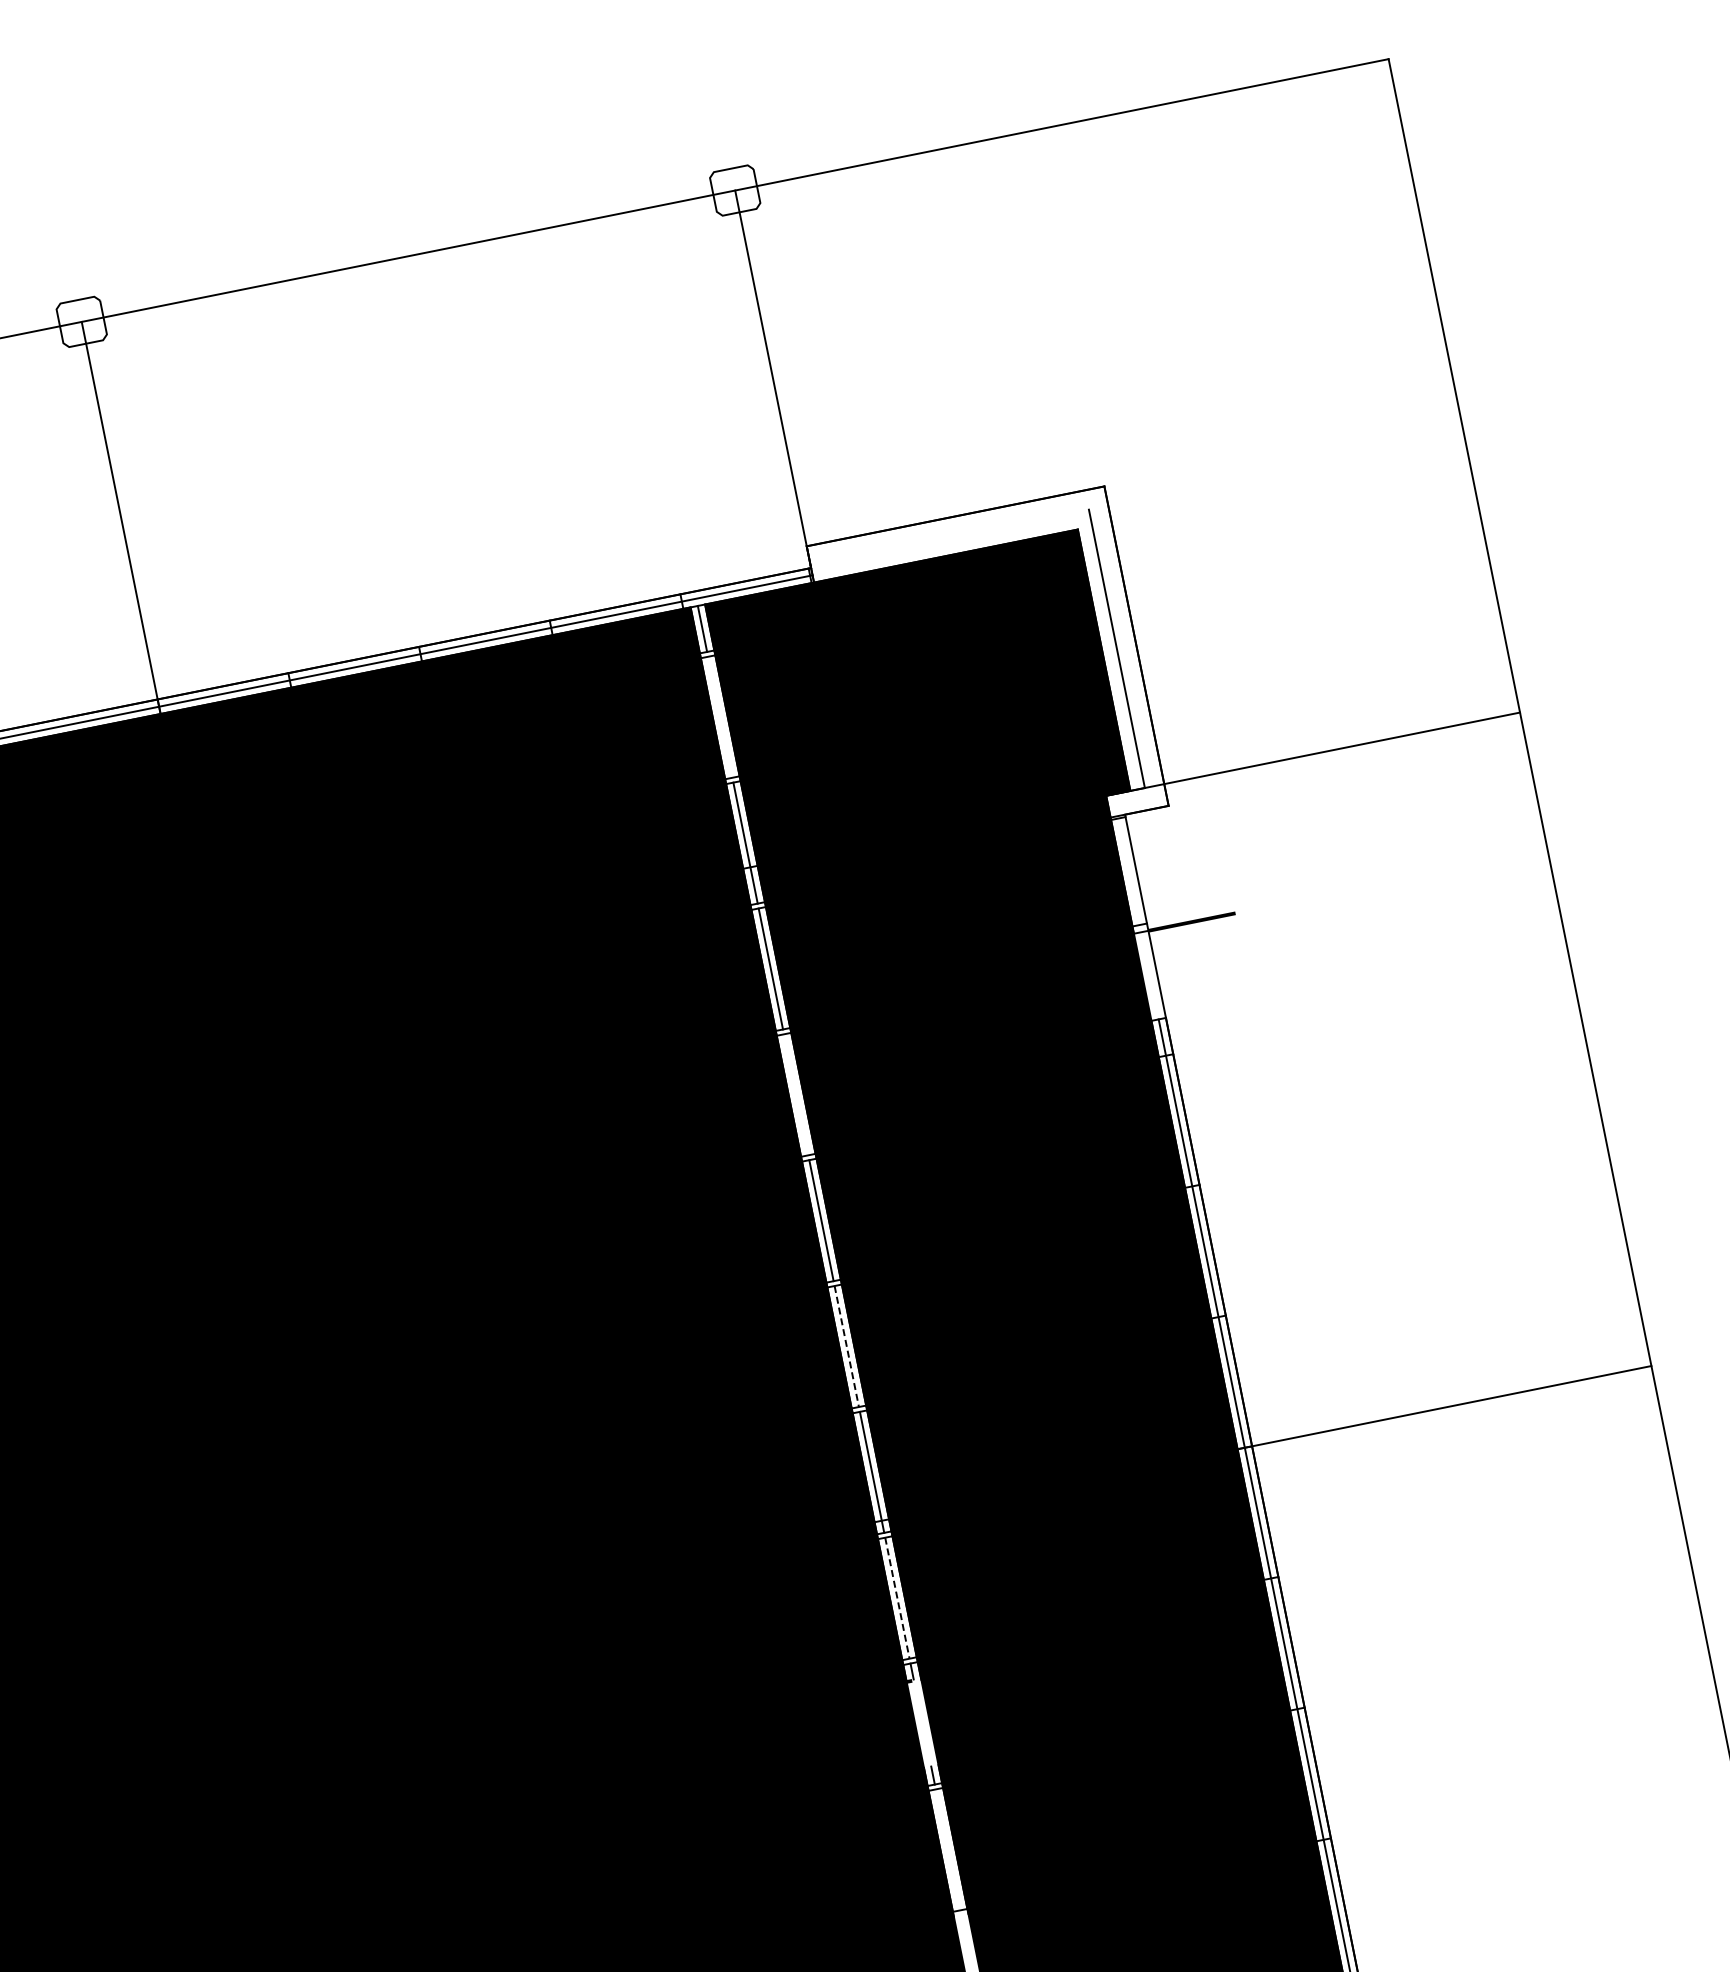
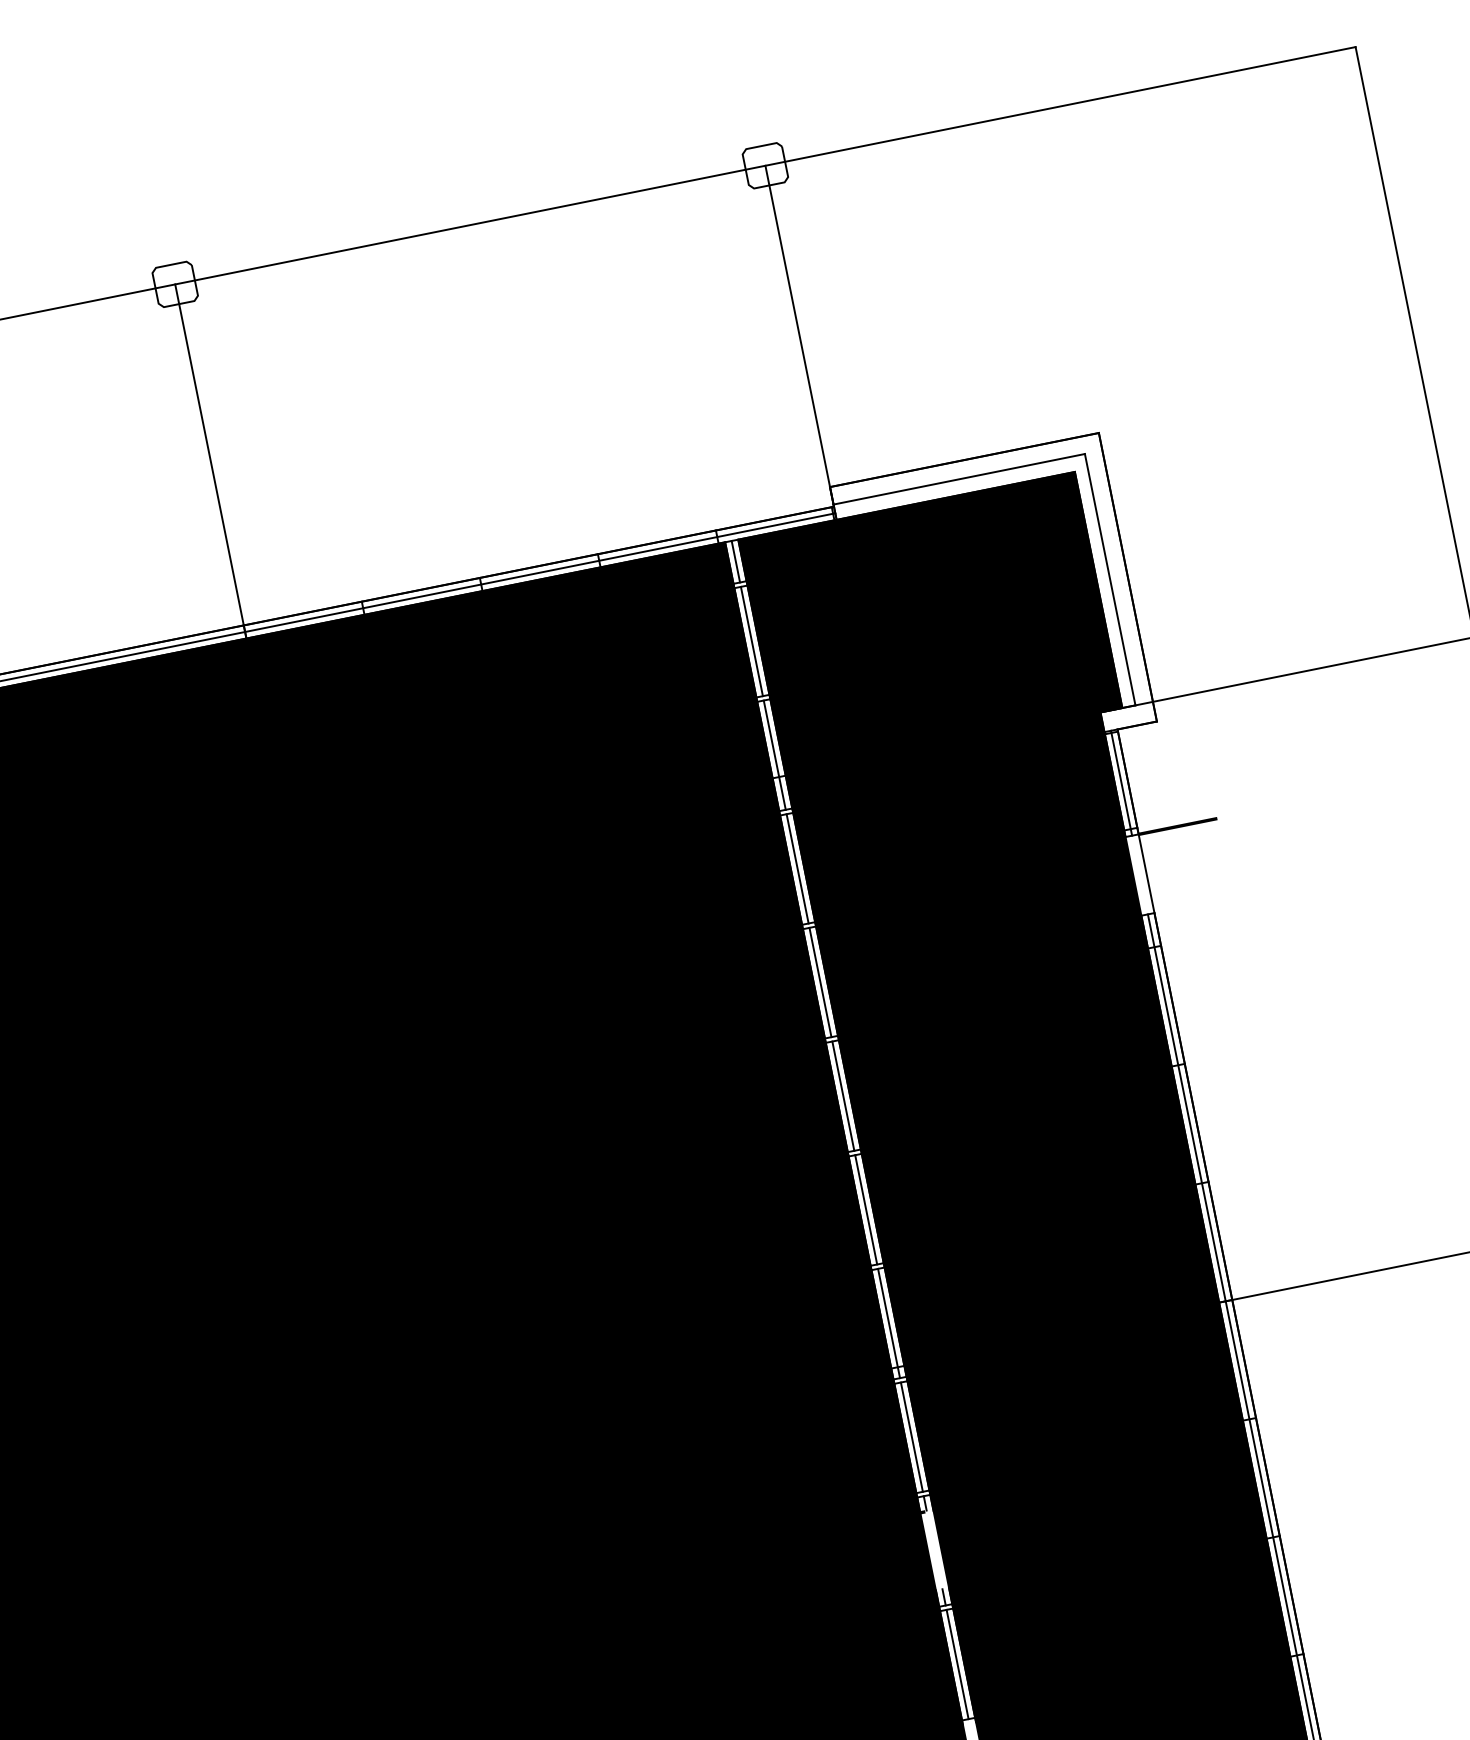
line: (949, 537) -> (958, 479), added
line: (720, 716) -> (752, 640), added
line: (1136, 872) -> (1127, 781), added
line: (1129, 874) -> (1121, 783), added
line: (796, 1094) -> (820, 982), added
line: (846, 1346) -> (865, 1209), dashed -> solid
line: (897, 1598) -> (912, 1437), dashed -> solid
line: (947, 1849) -> (957, 1664), added

